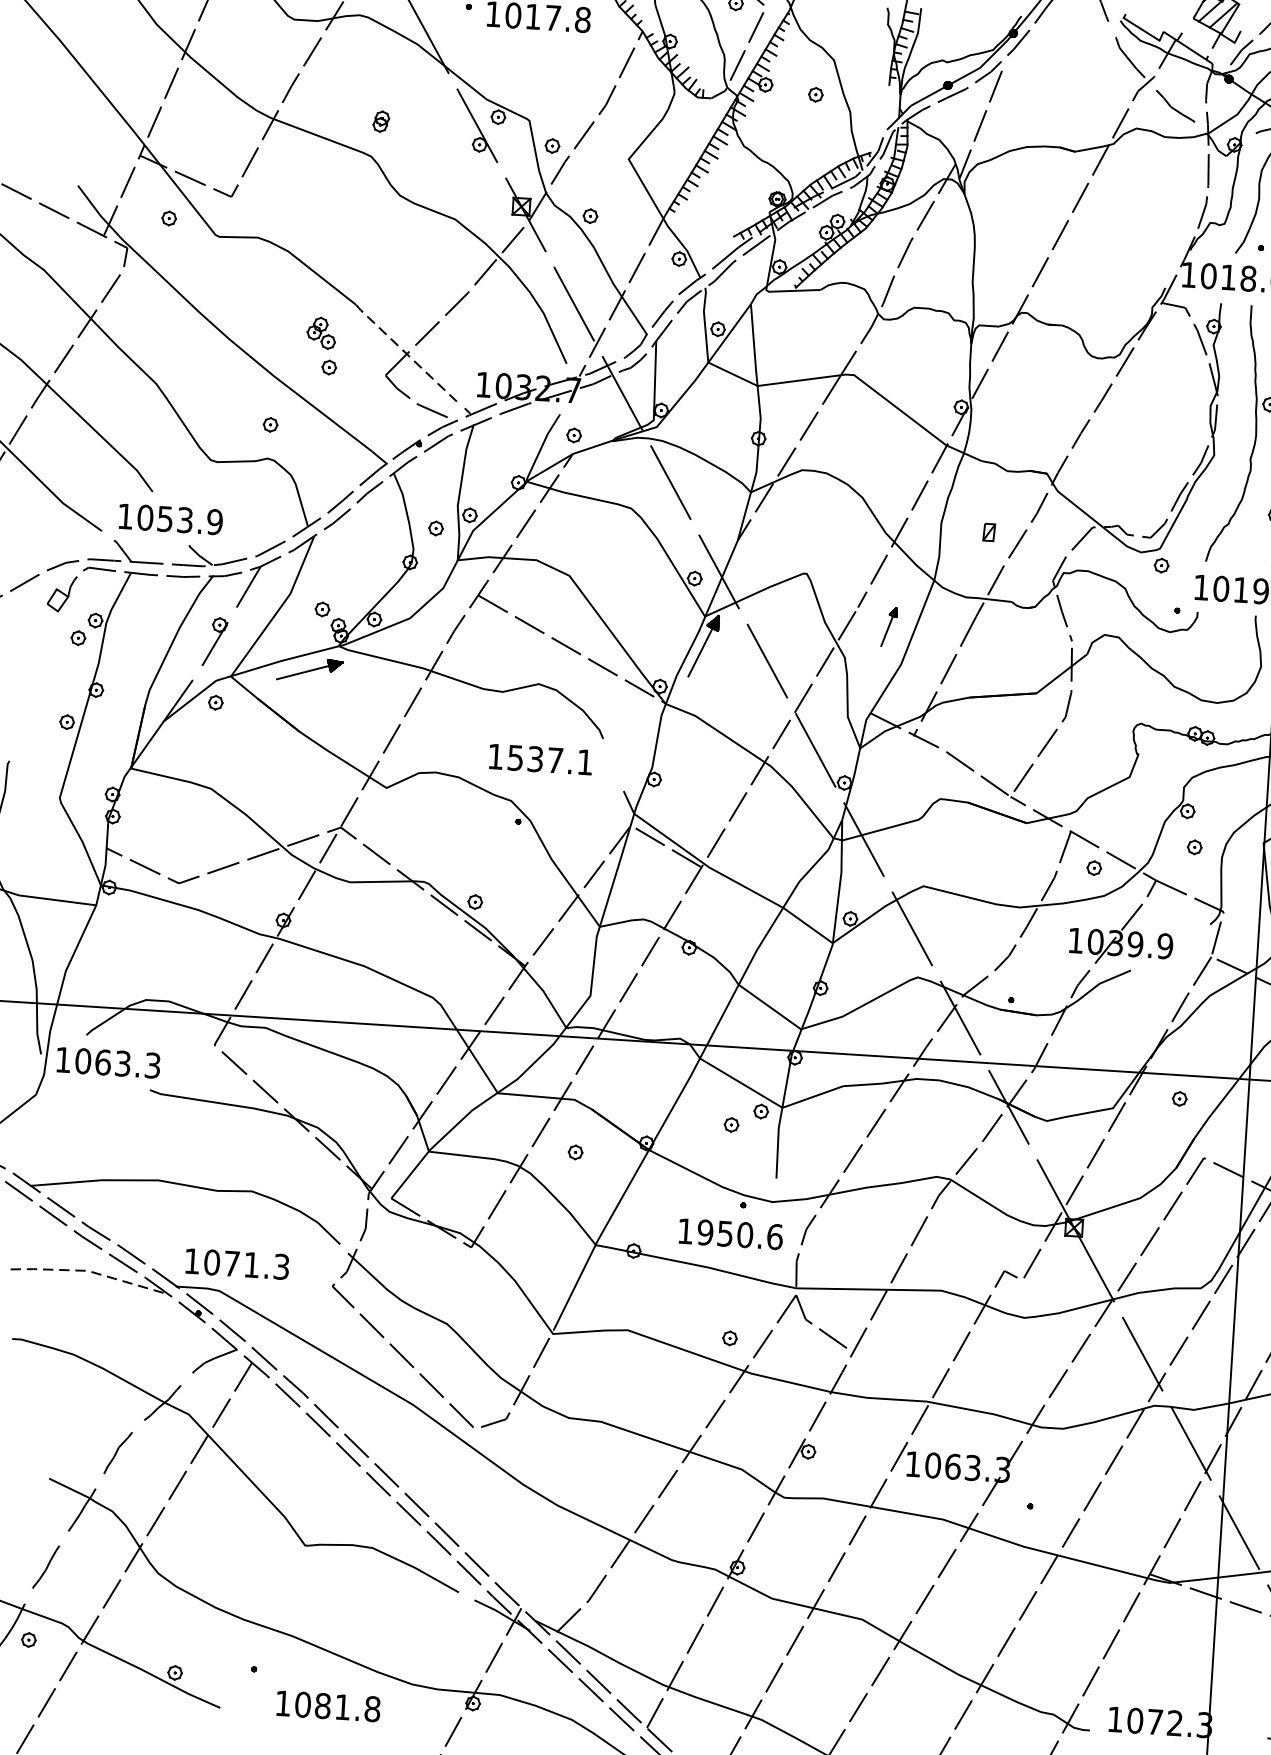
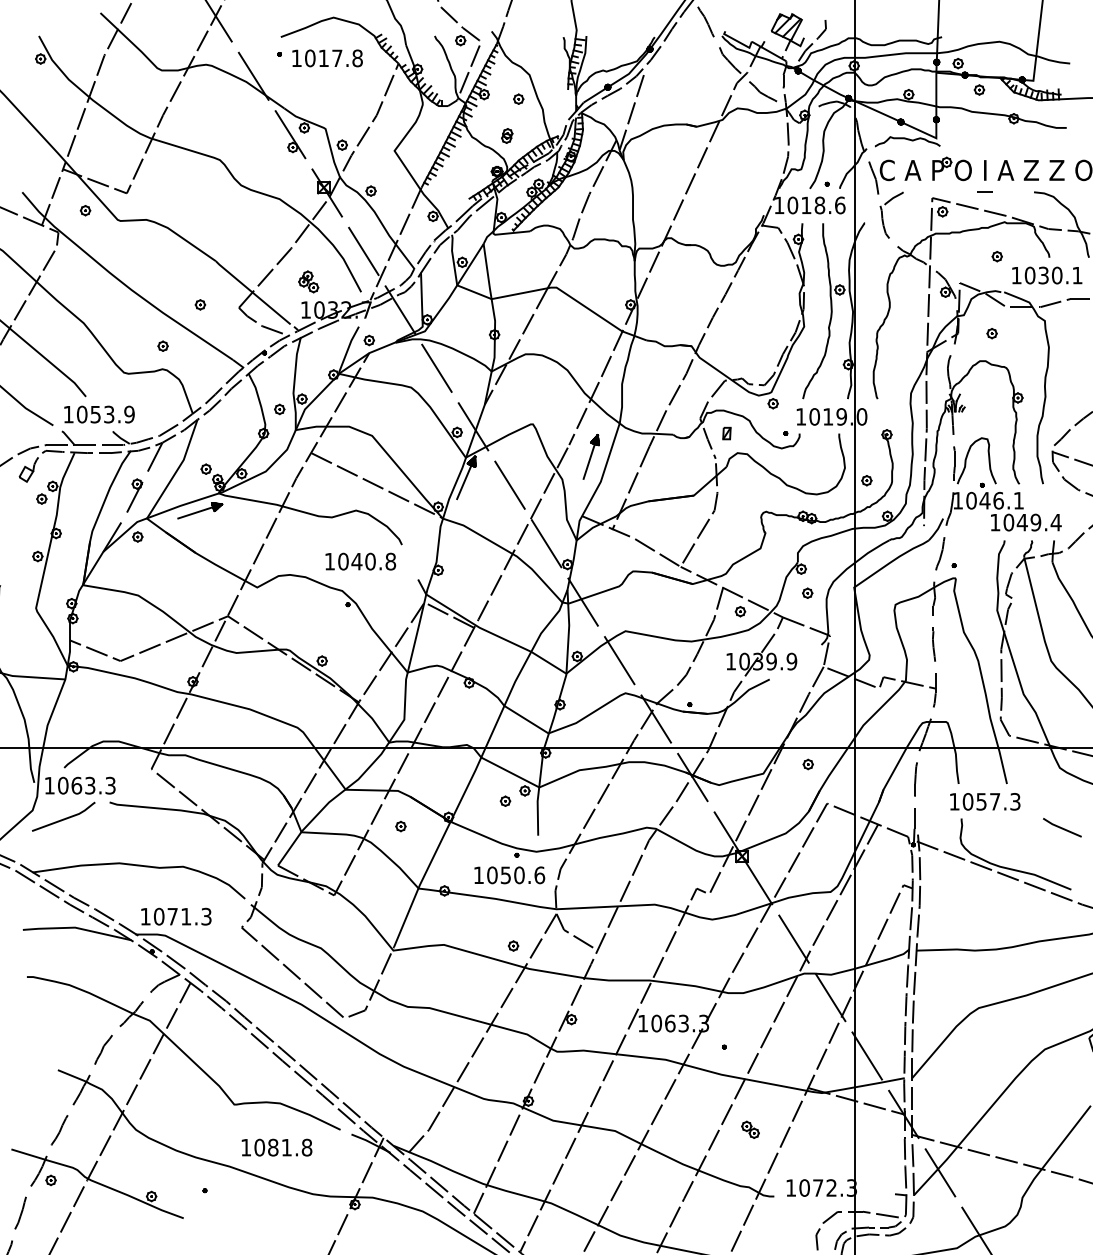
part: (381, 121) -> (507, 135), moved
part: (321, 332) -> (308, 281), moved
line: (408, 354) -> (253, 292), dashed -> solid
part: (988, 532) -> (726, 433), moved
part: (888, 626) -> (590, 456), size x1.67
text: (550, 759) -> (367, 561), 1537.1 -> 1040.8
line: (80, 1109) -> (63, 818), added
text: (705, 1232) -> (492, 875), 1950.6 -> 1050.6
line: (91, 1272) -> (77, 928), dashed -> solid
part: (1061, 1629) -> (750, 1129), added
text: (327, 1706) -> (276, 1147), moved

